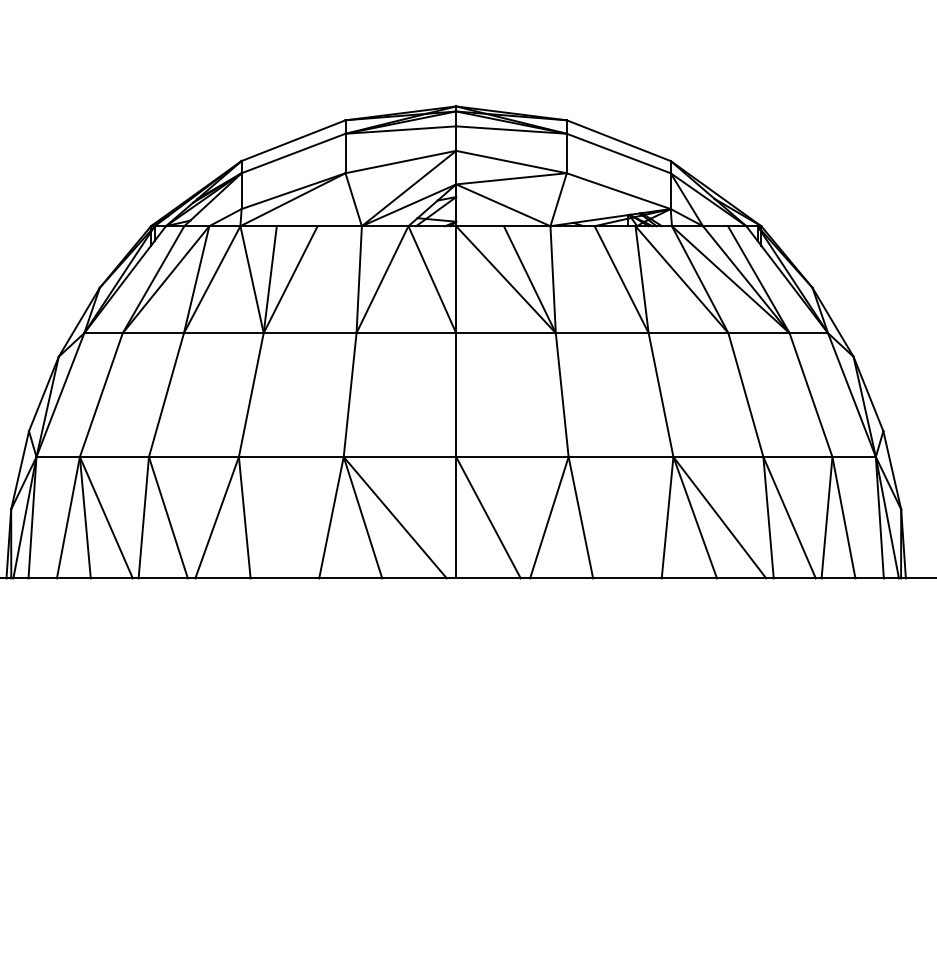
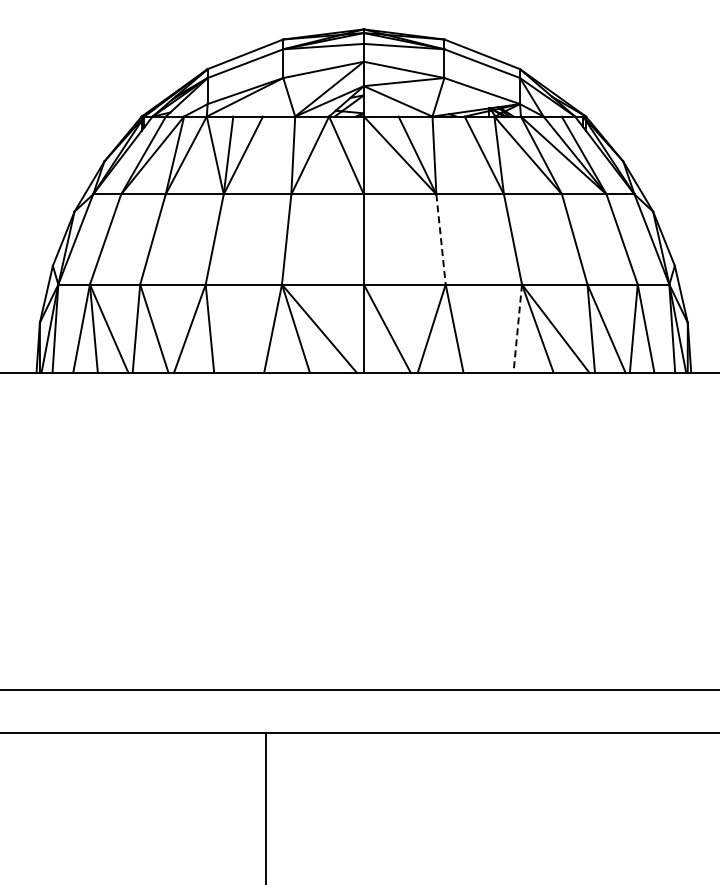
line: (562, 396) -> (441, 240), solid -> dashed
line: (667, 518) -> (517, 329), solid -> dashed

